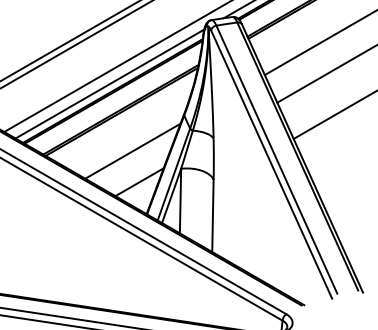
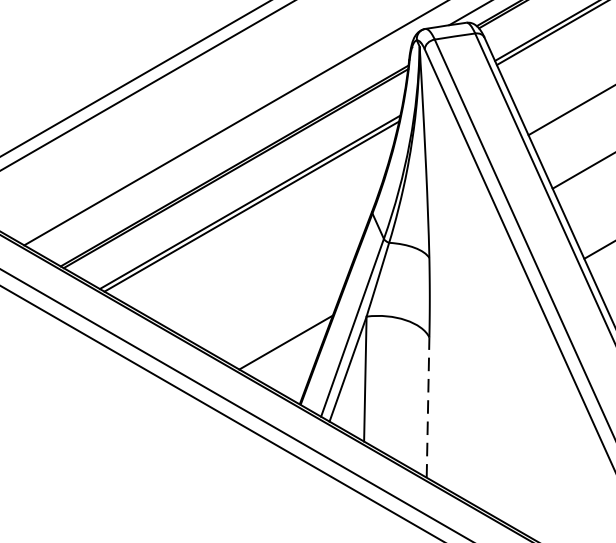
line: (109, 83) -> (227, 151), removed
line: (132, 150) -> (272, 281), removed
line: (212, 215) -> (427, 406), solid -> dashed

